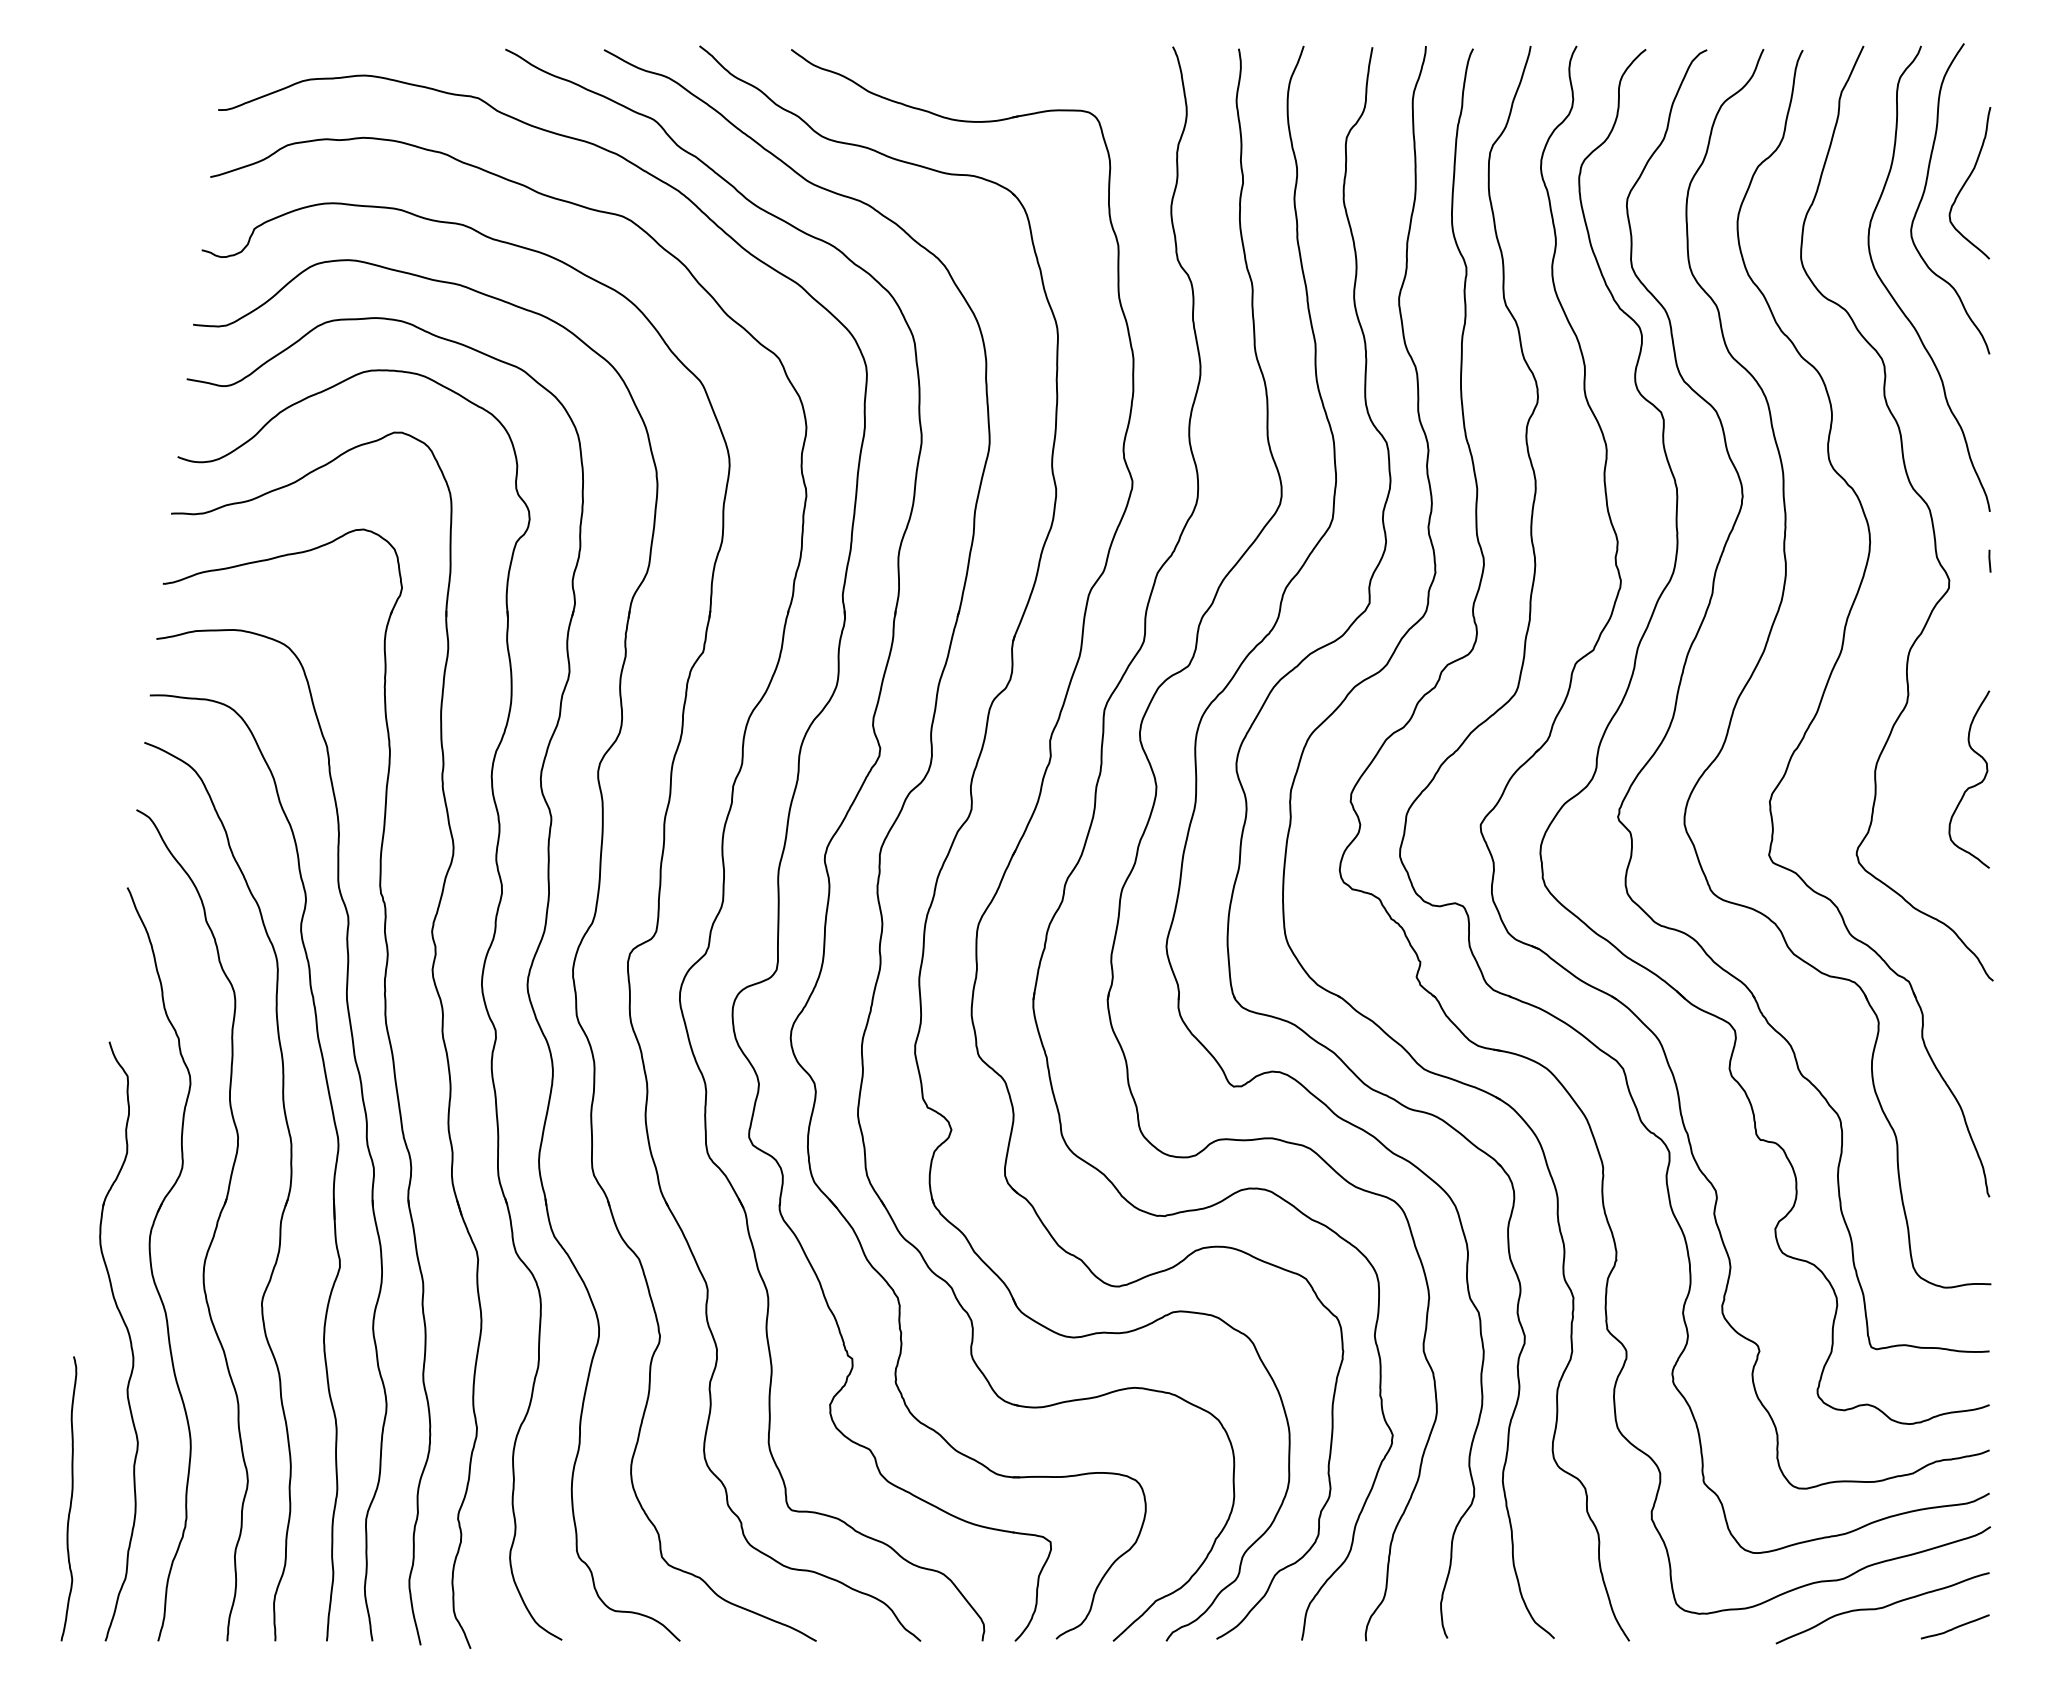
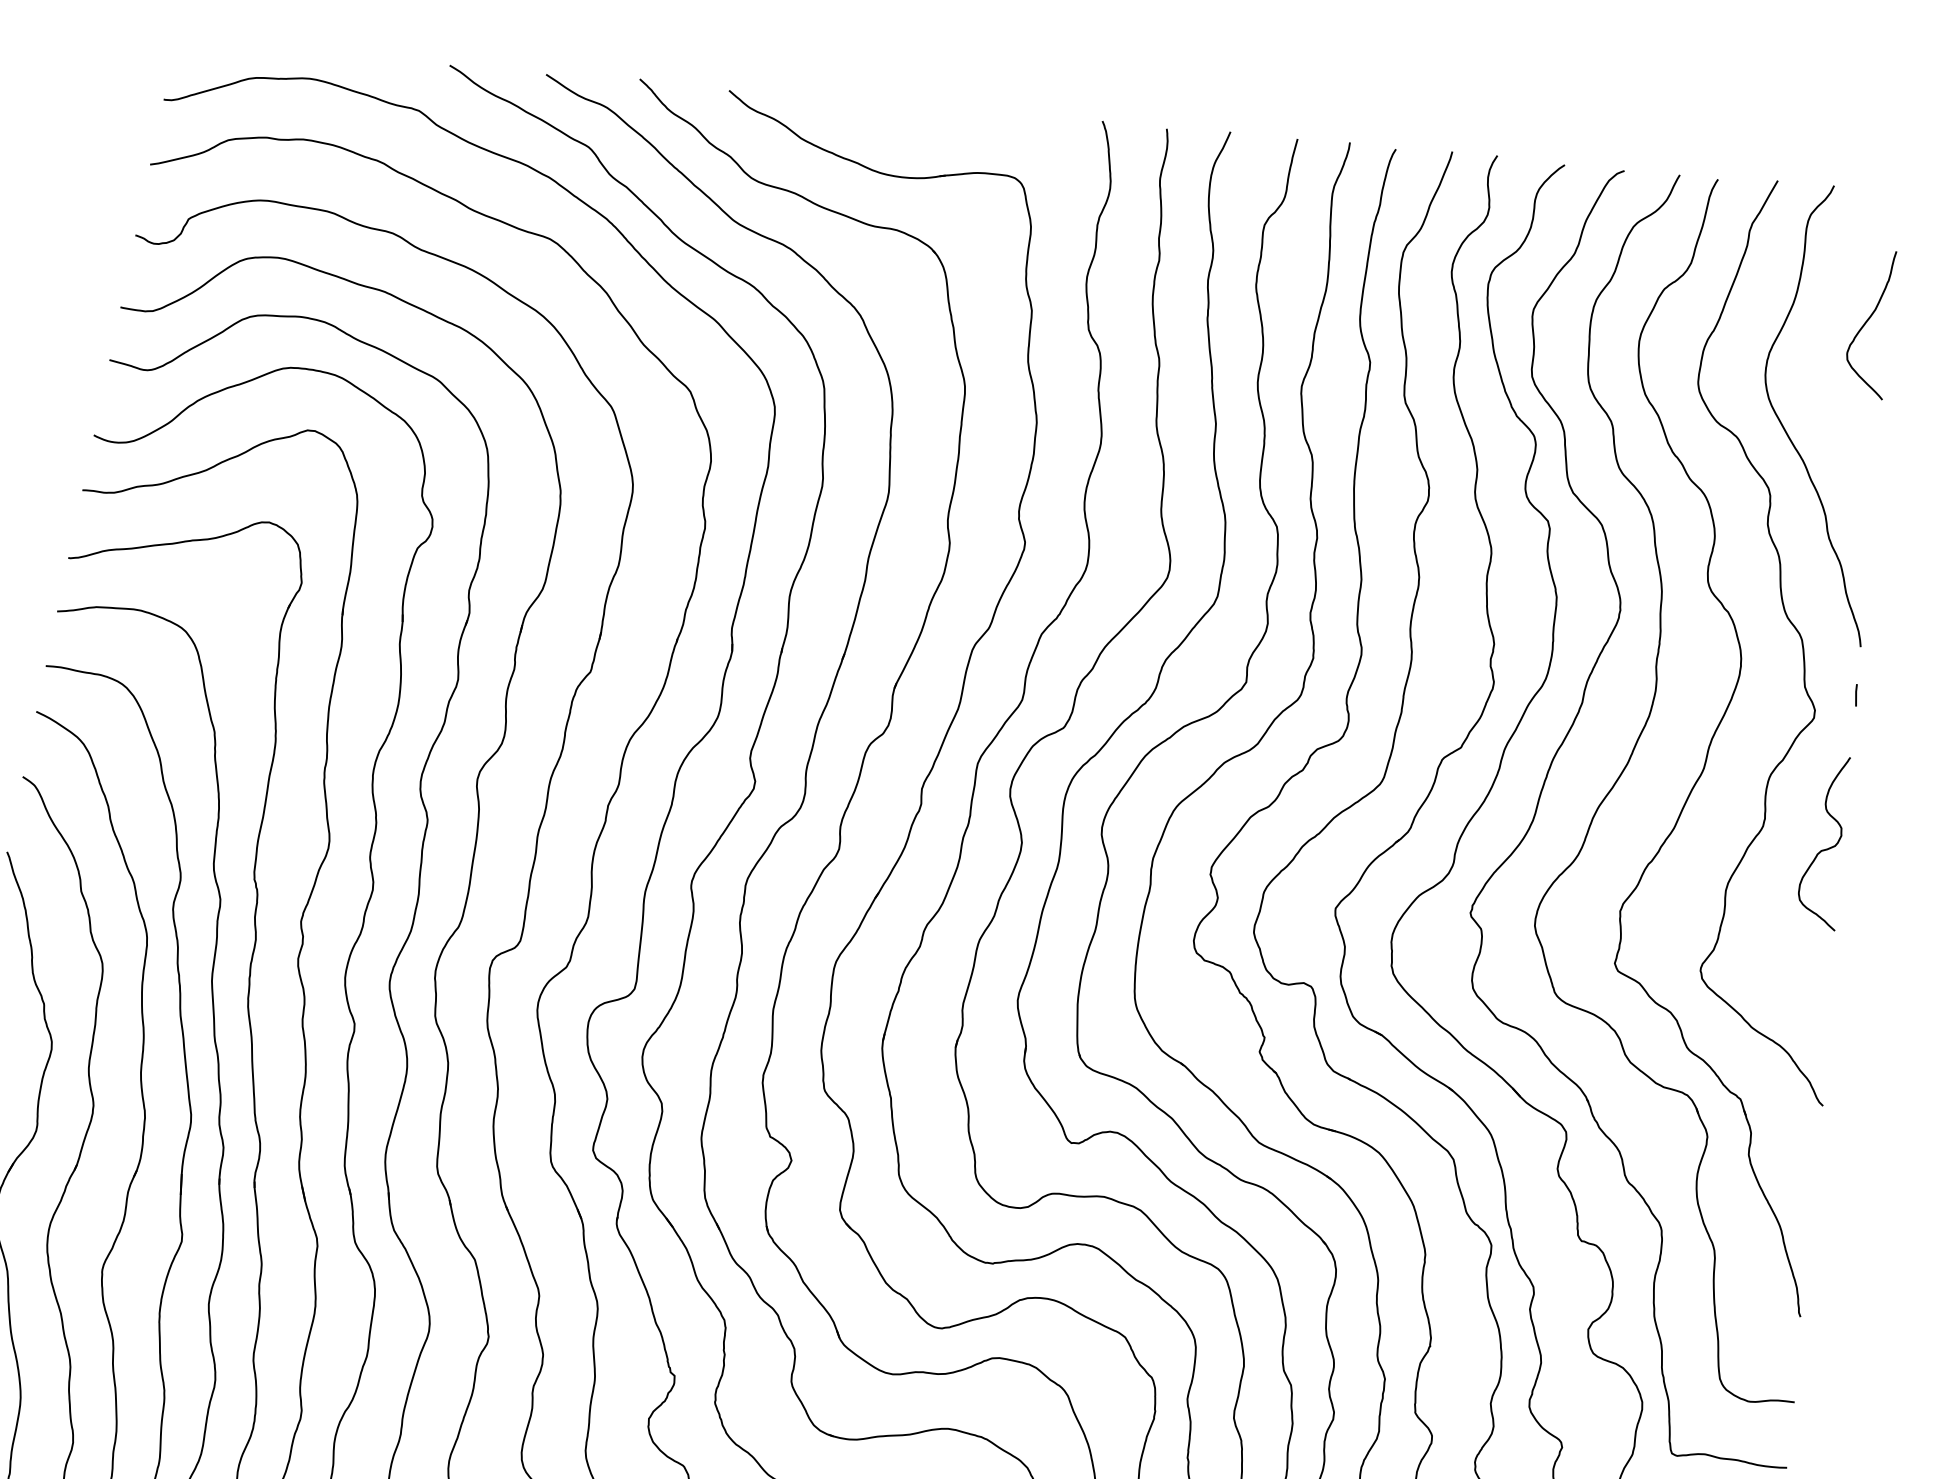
curve: (1925, 191) -> (1825, 328), removed
curve: (1972, 785) -> (1825, 848), moved

